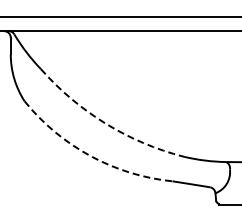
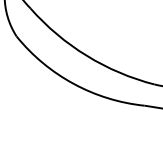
arc: (105, 123) -> (86, 55), dashed -> solid
arc: (90, 156) -> (73, 84), dashed -> solid

